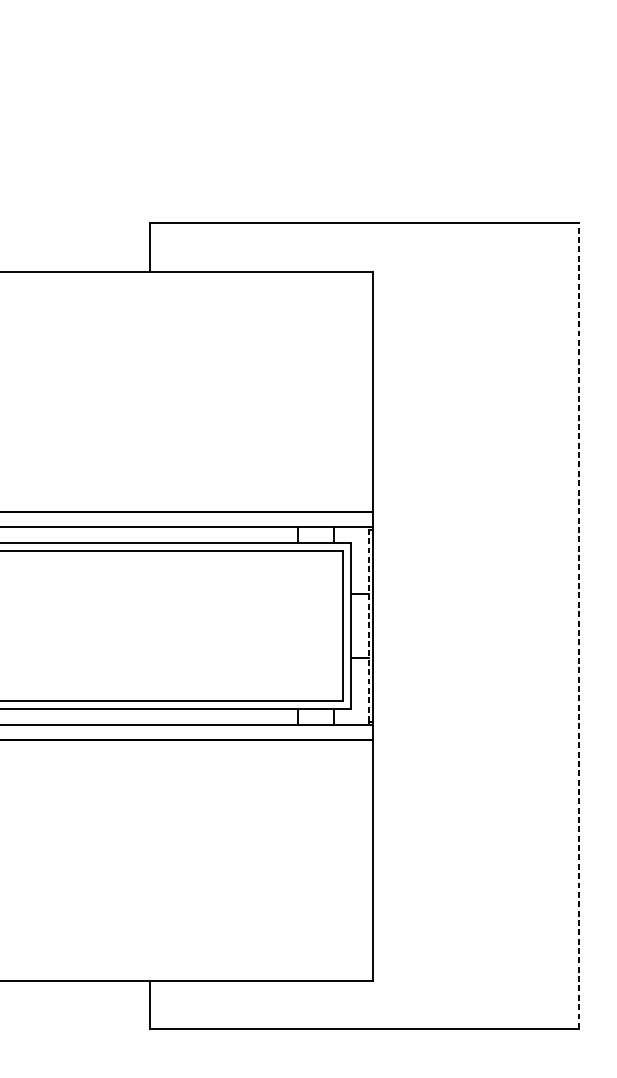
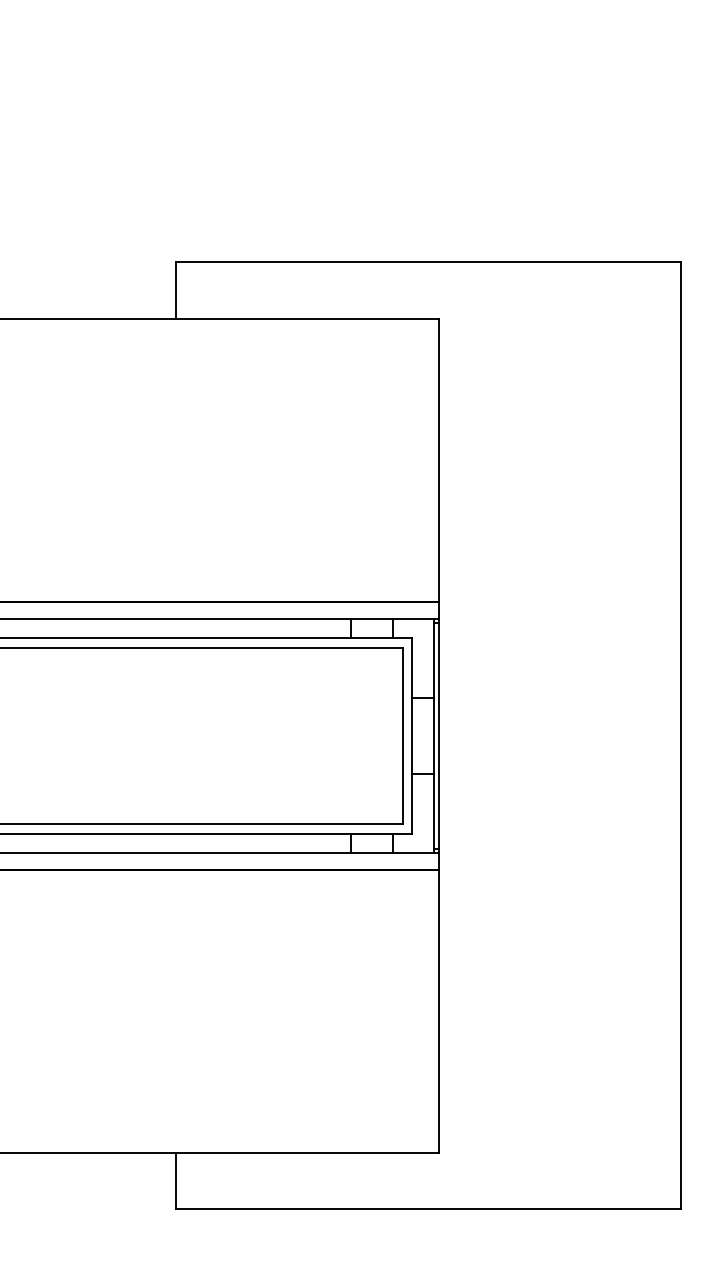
line: (368, 624) -> (433, 733), dashed -> solid
line: (578, 625) -> (680, 735), dashed -> solid

